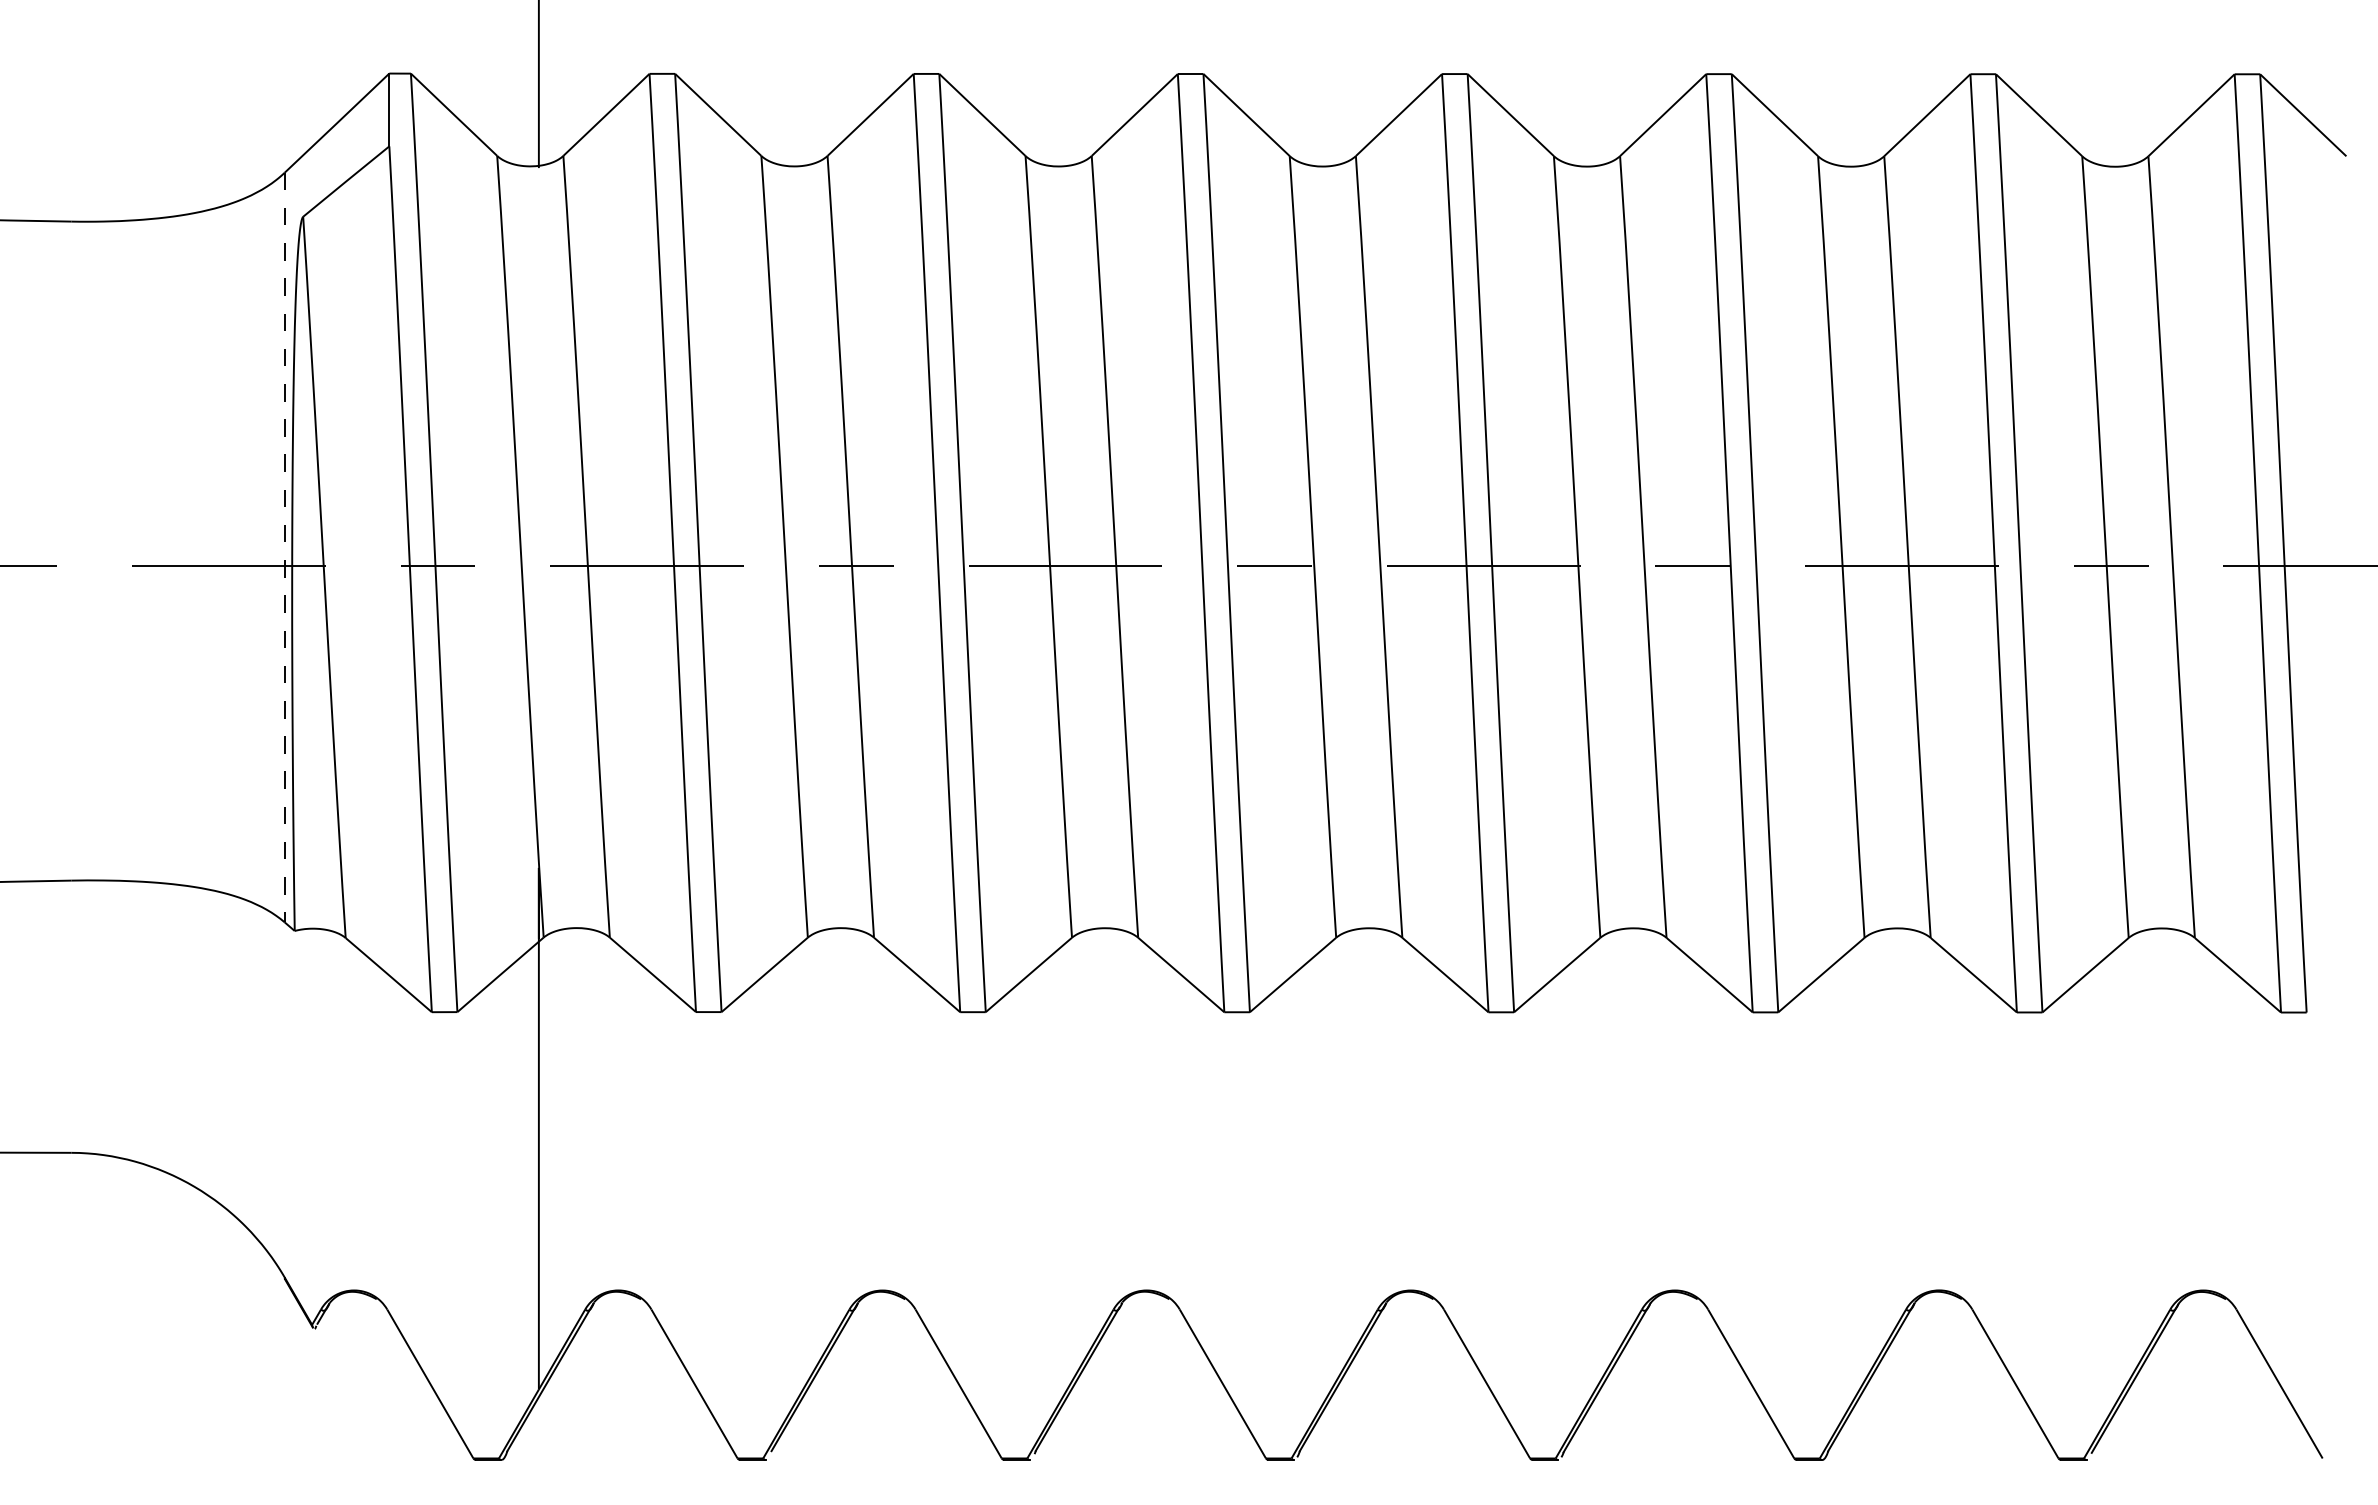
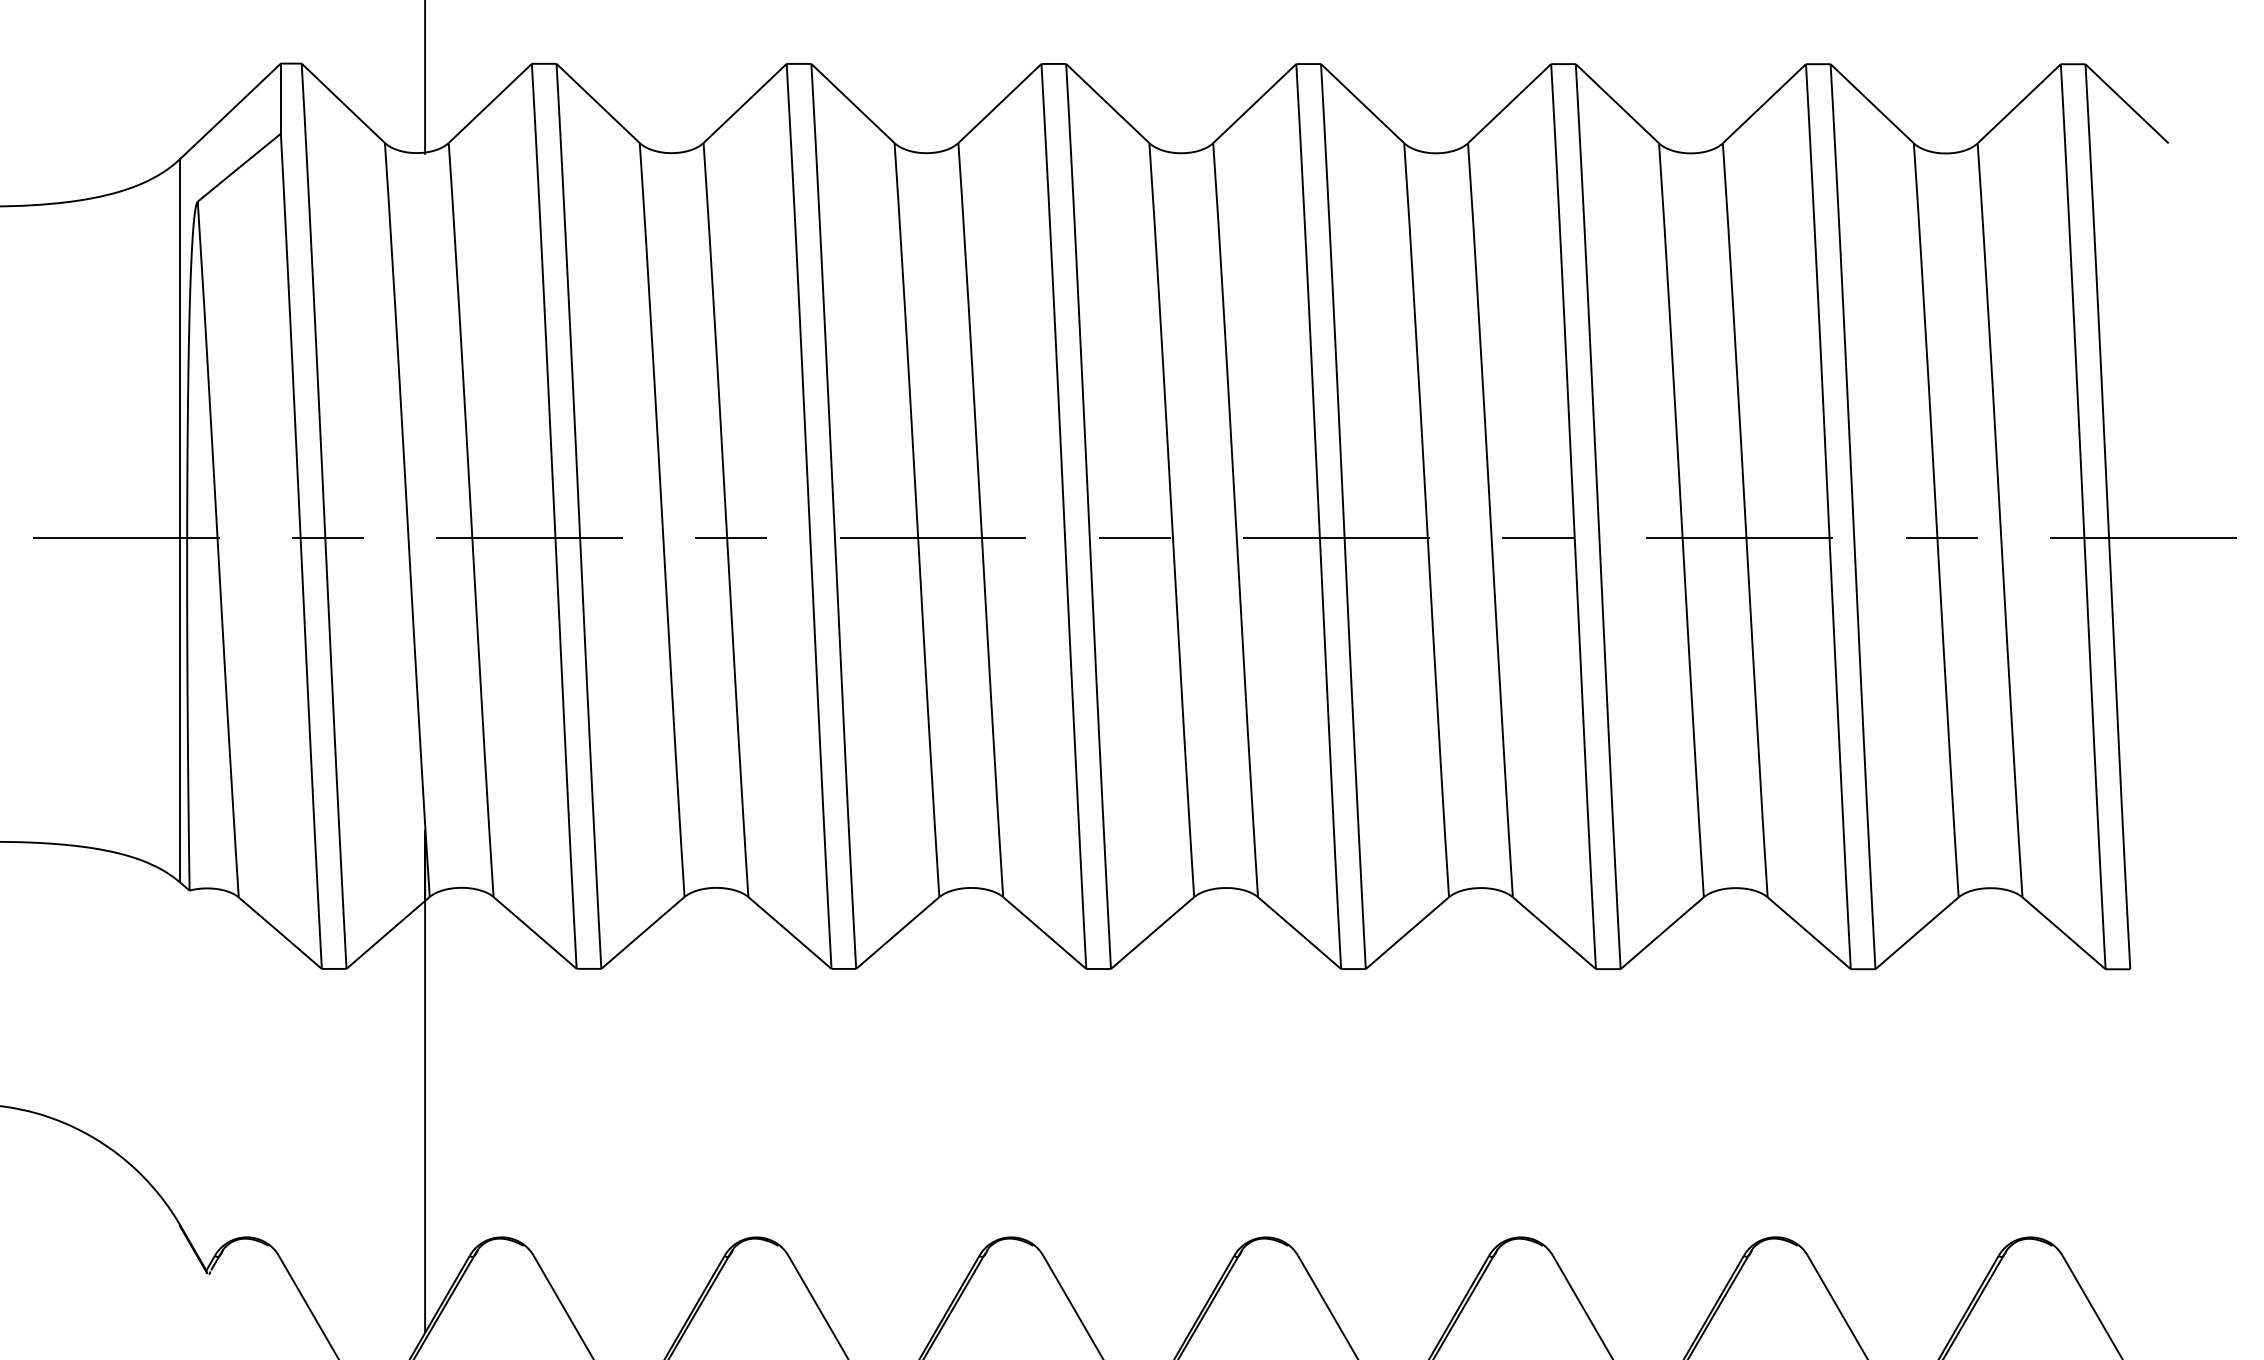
line: (284, 547) -> (179, 520), dashed -> solid

